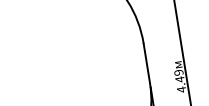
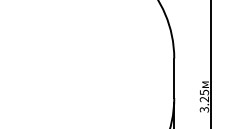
text: (180, 80) -> (204, 100), 4.49 -> 3.25

